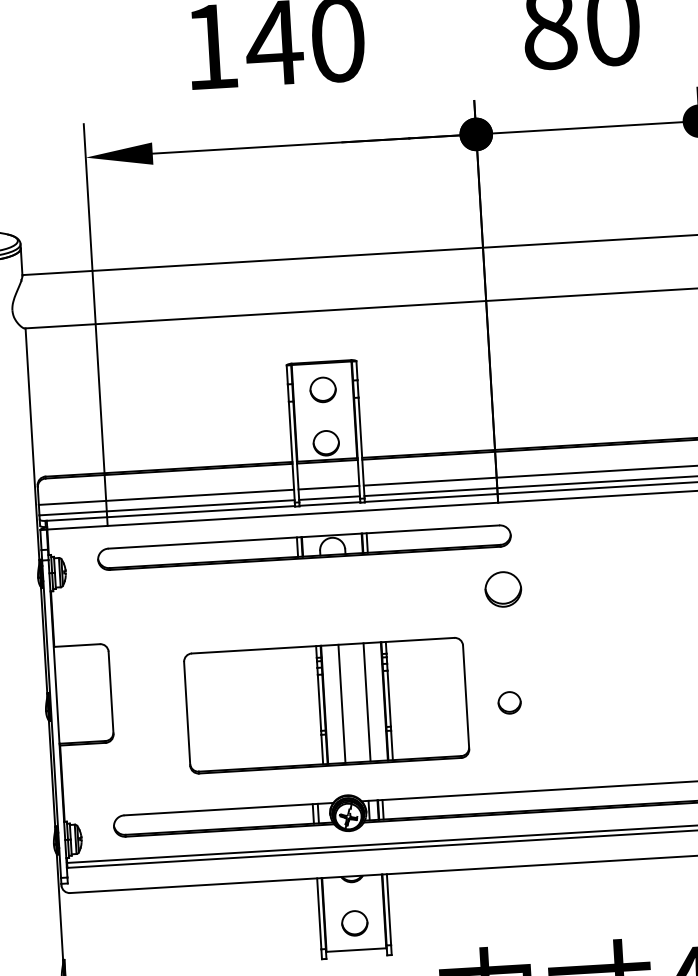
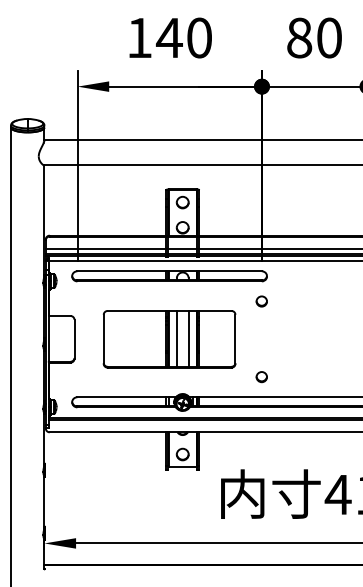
part: (502, 589) -> (261, 301), size x0.62
part: (509, 703) -> (261, 377), moved
part: (326, 706) -> (169, 339), moved

